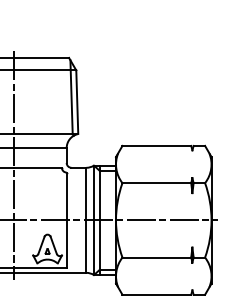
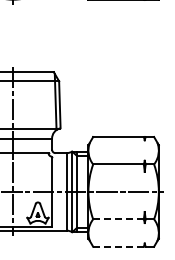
line: (158, 257) -> (119, 219), solid -> dashed
line: (158, 294) -> (119, 246), solid -> dashed

